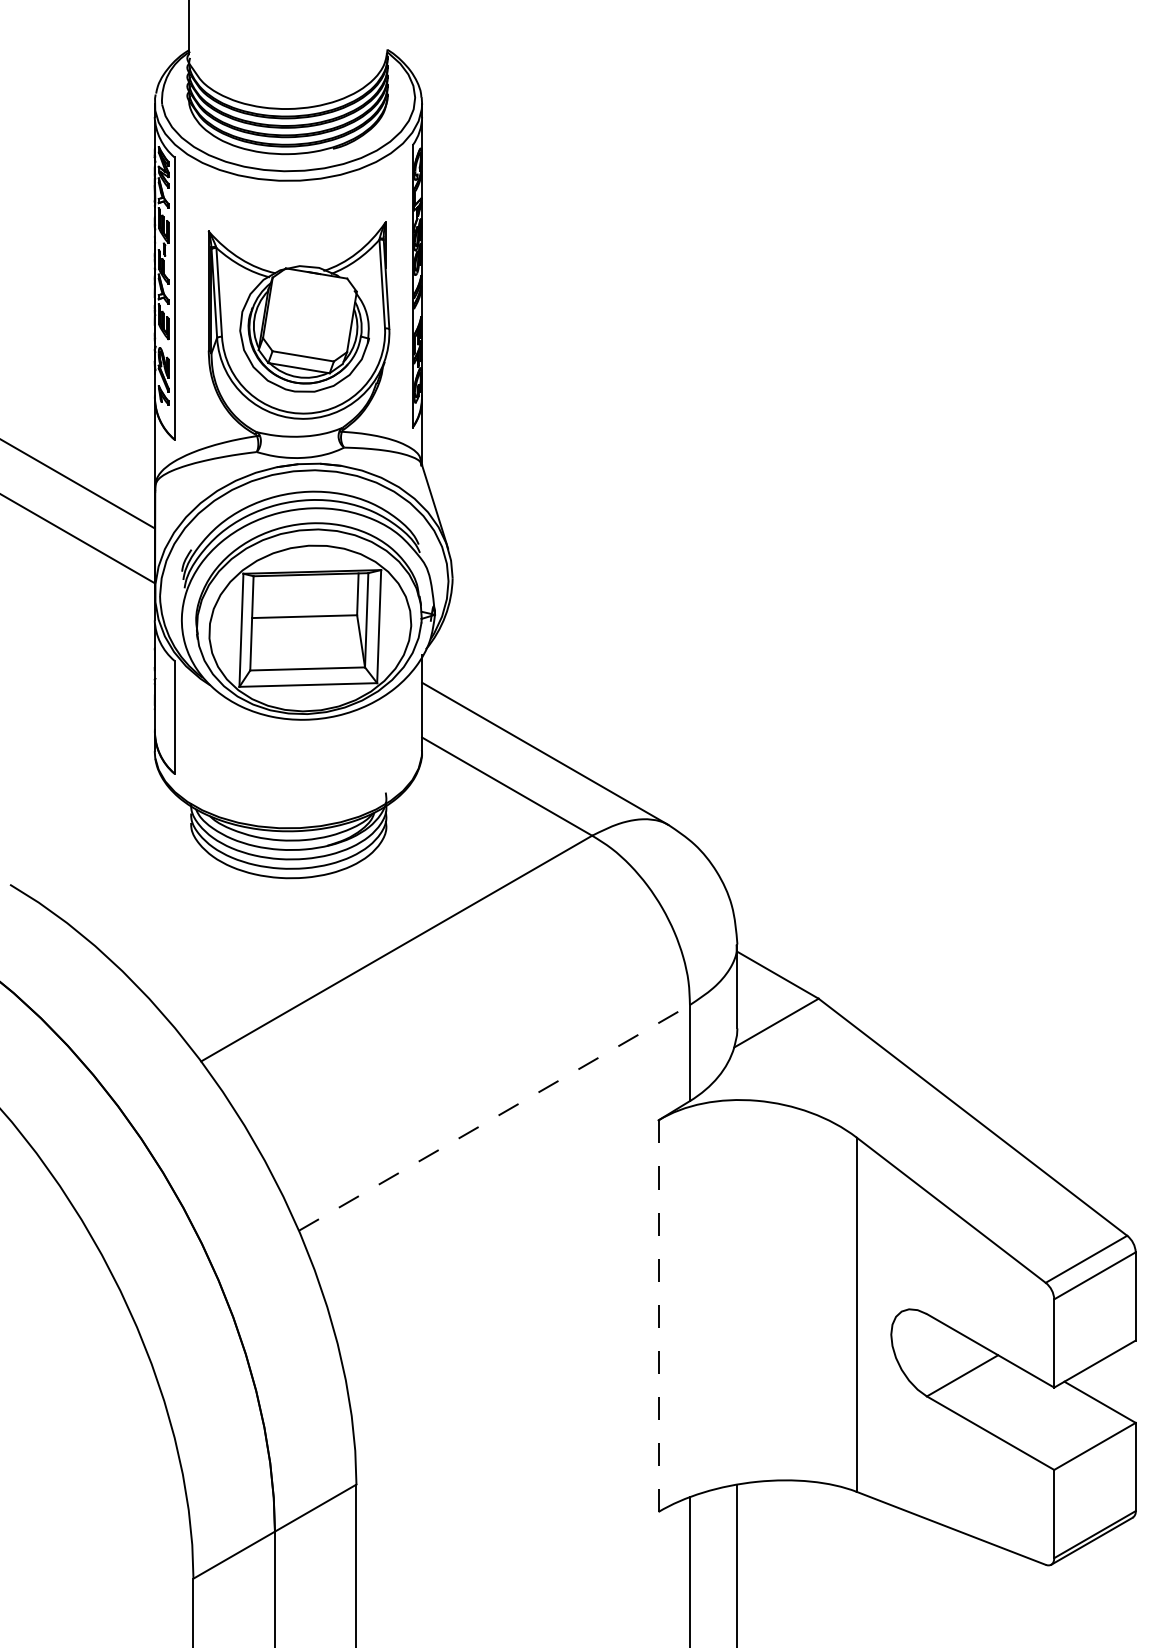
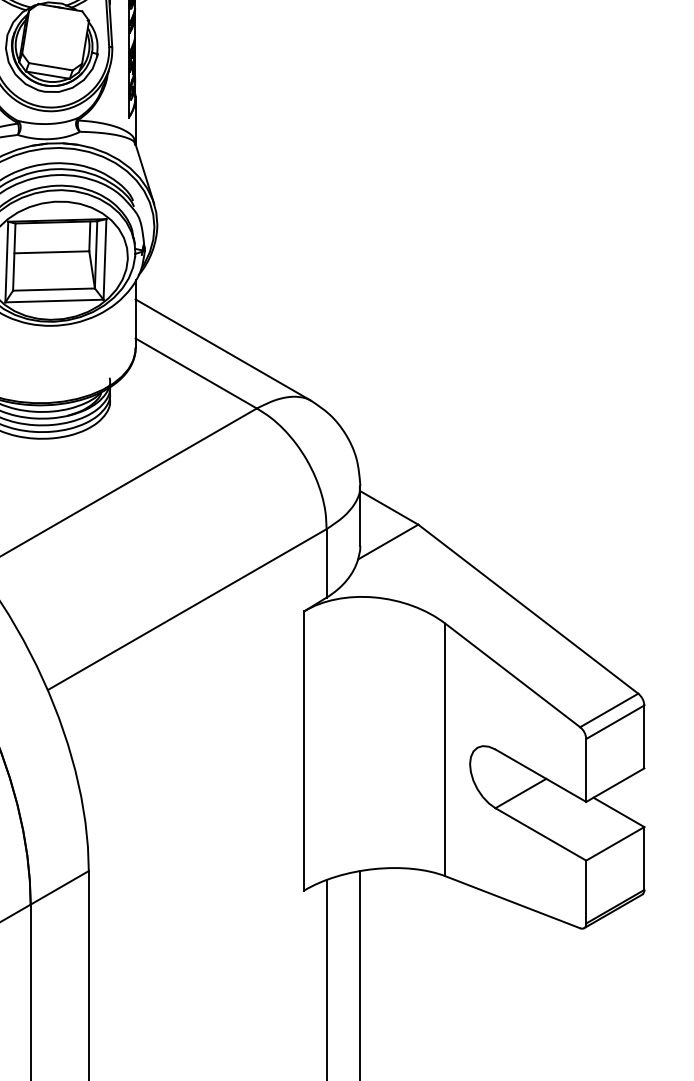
line: (494, 1117) -> (187, 609), dashed -> solid
line: (658, 1316) -> (304, 751), dashed -> solid

